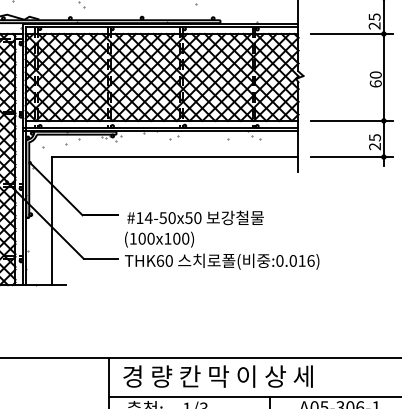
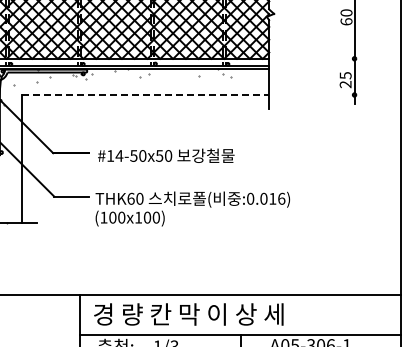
line: (351, 120) -> (322, 58), removed
line: (175, 157) -> (146, 95), solid -> dashed
line: (351, 157) -> (322, 95), removed
text: (159, 239) -> (130, 218), moved

